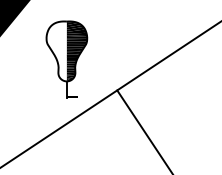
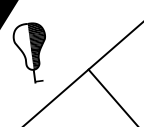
part: (66, 59) -> (31, 53), moved

